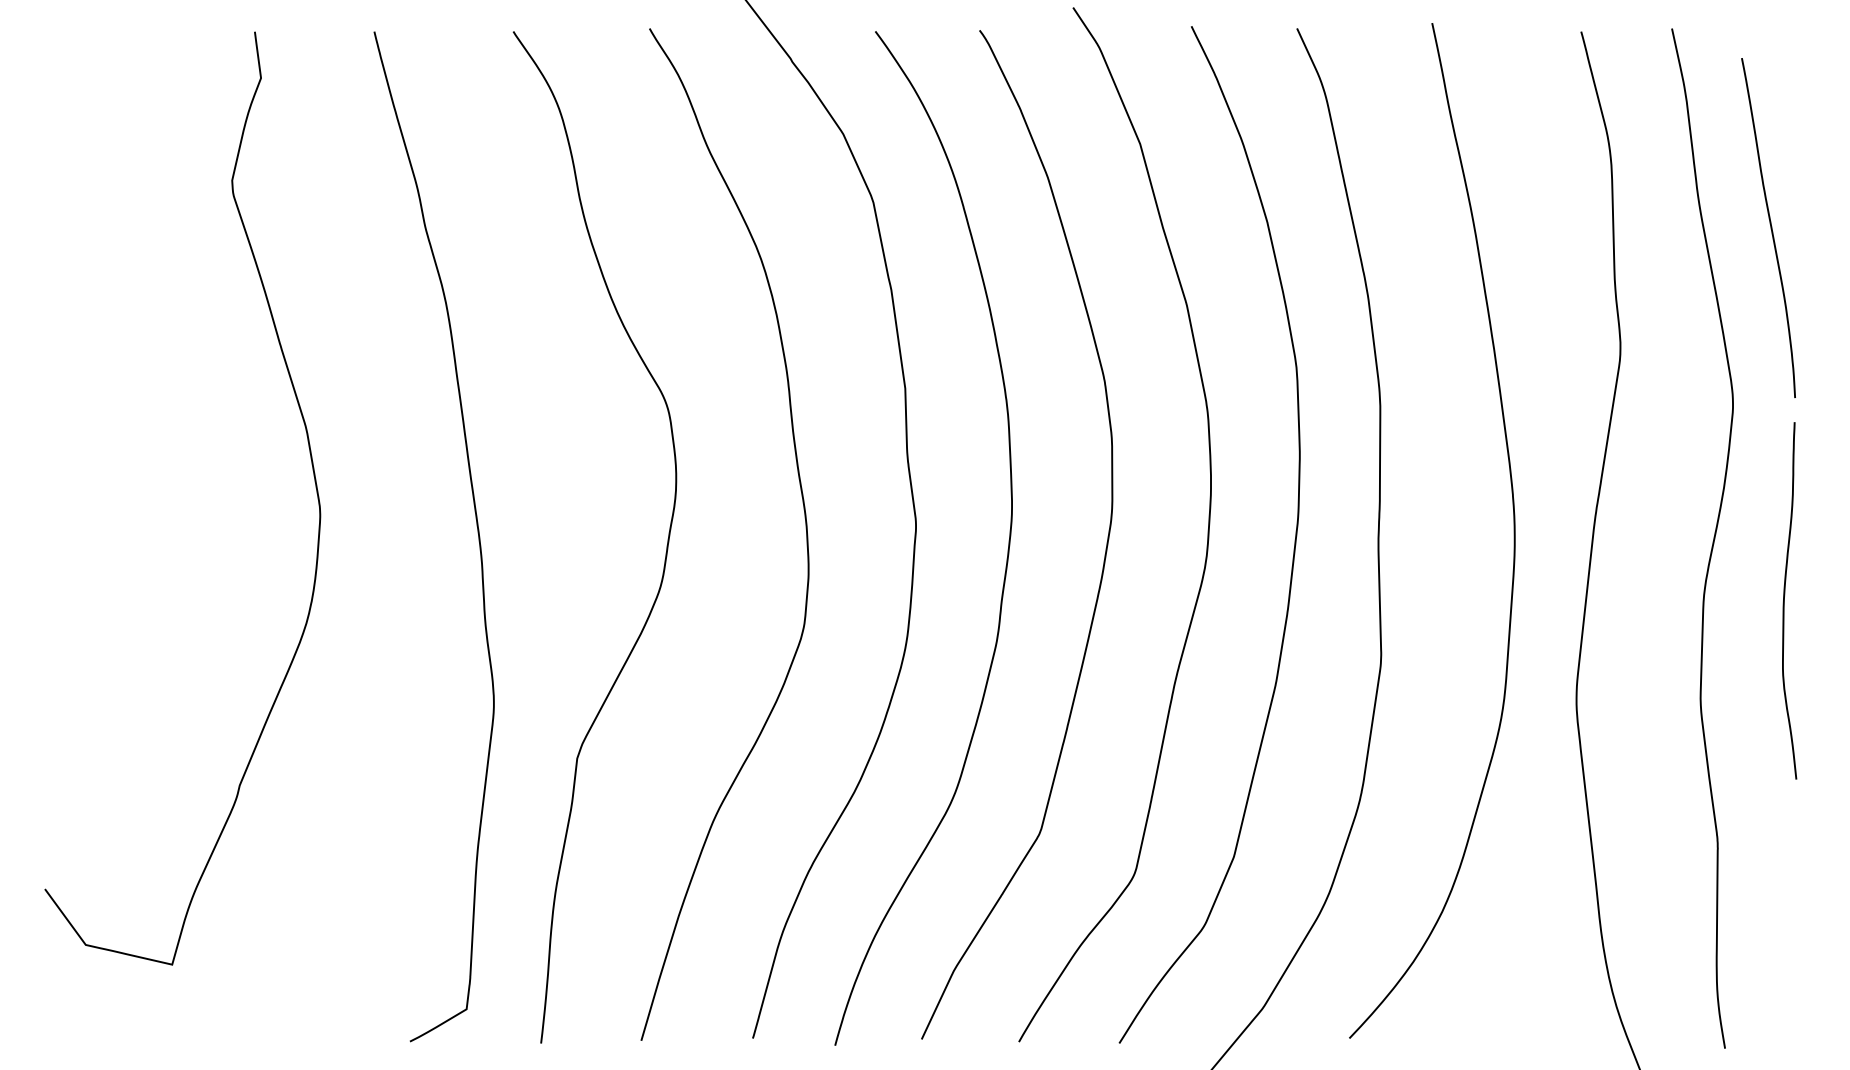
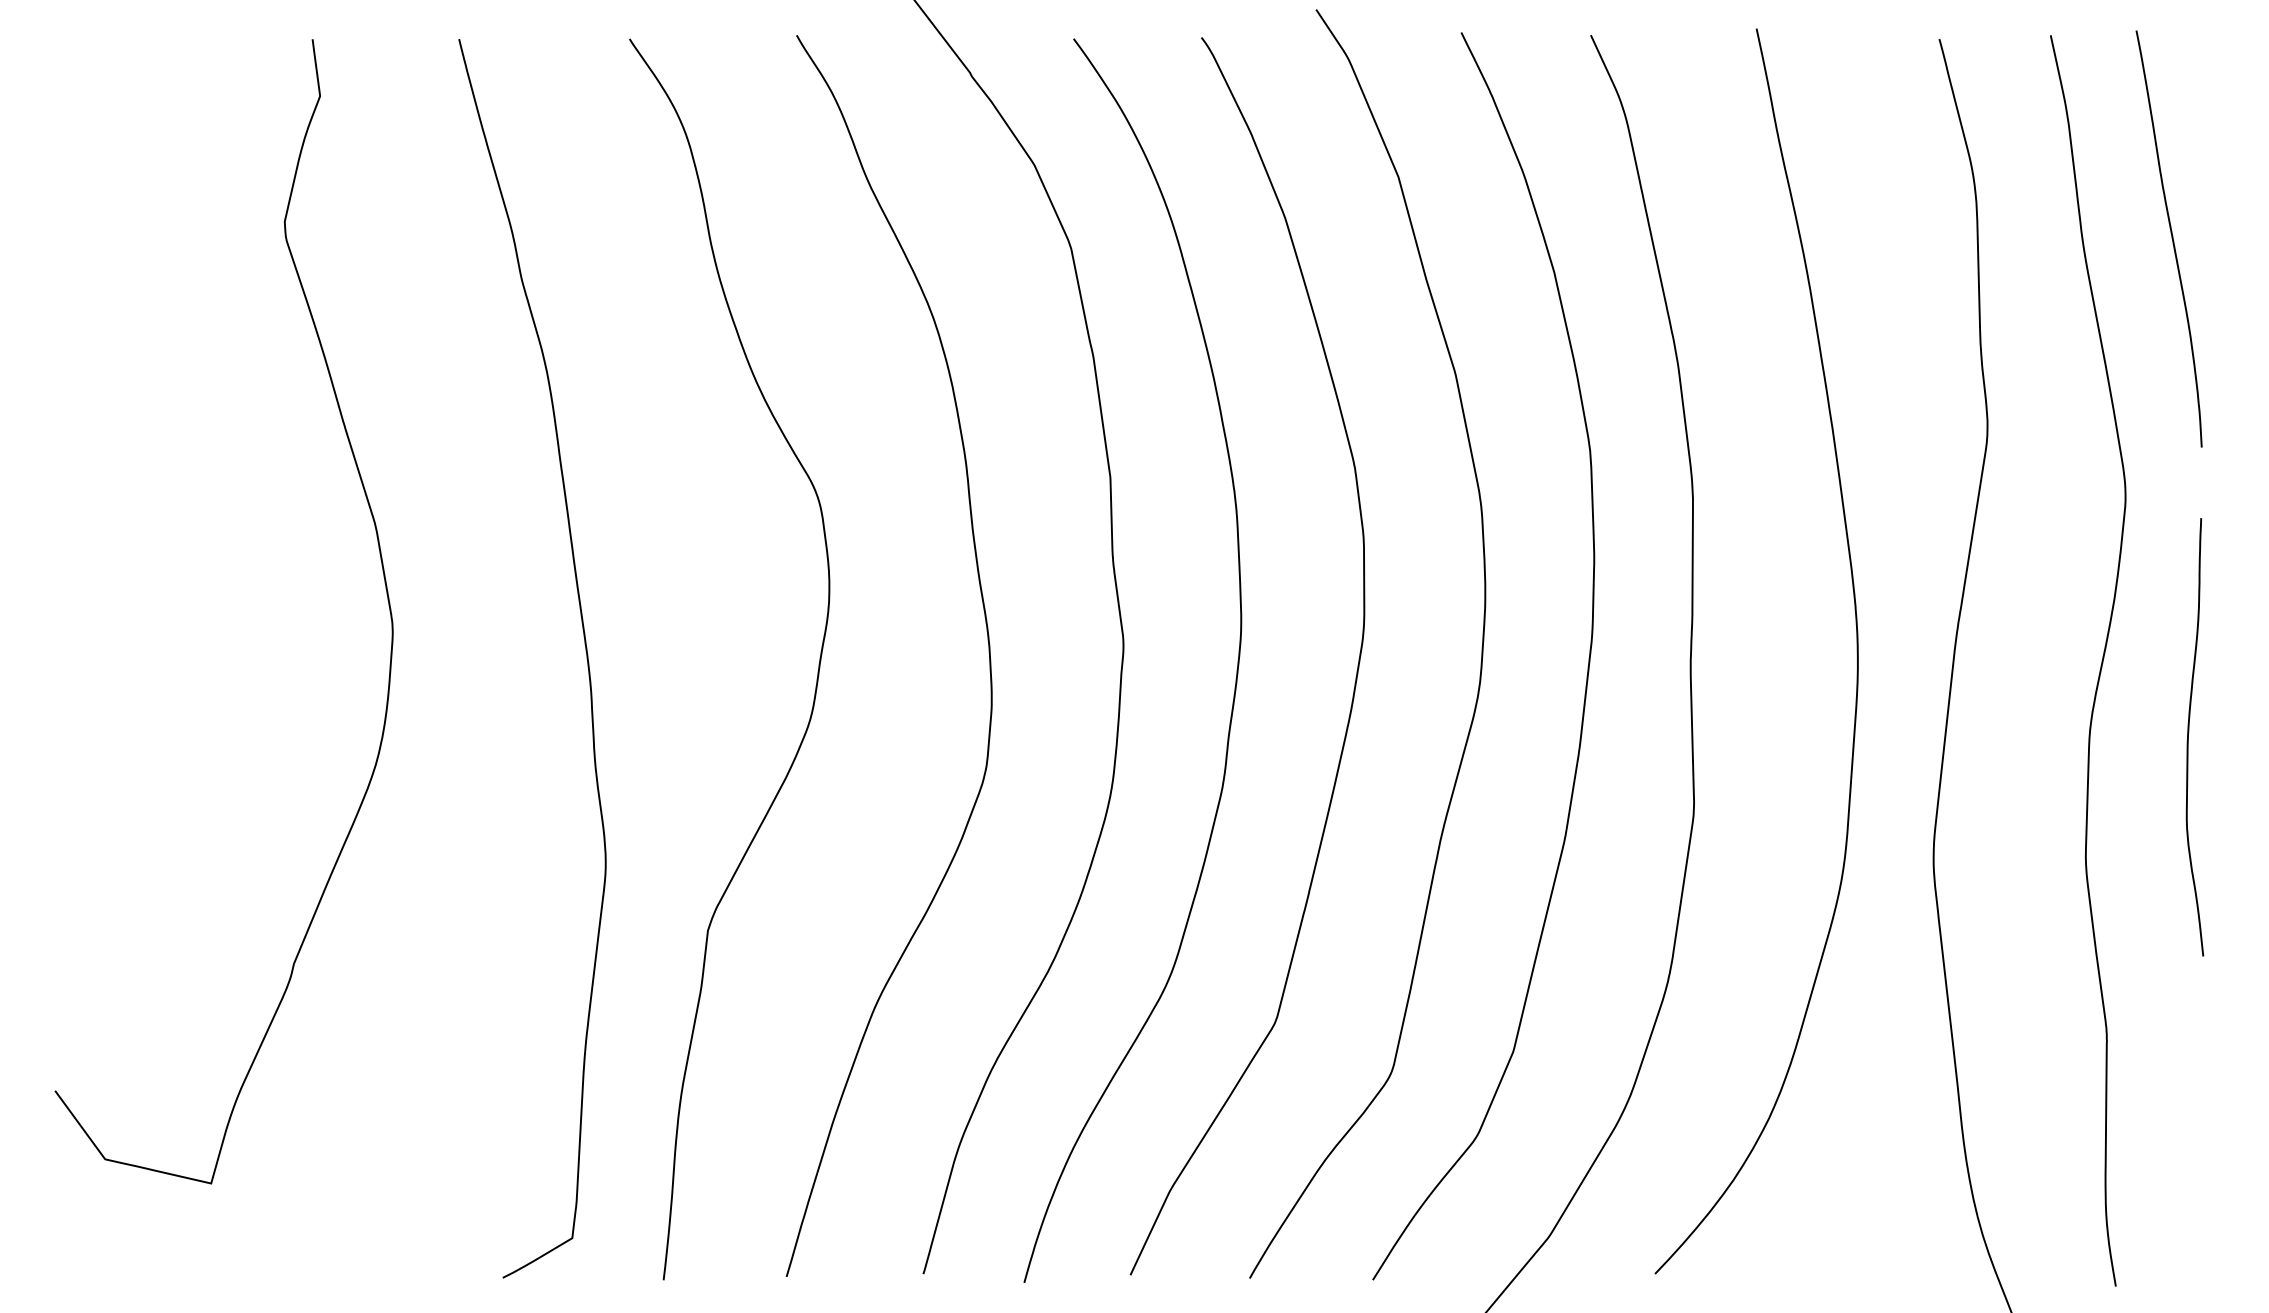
curve: (1770, 227) -> (2171, 238), moved

